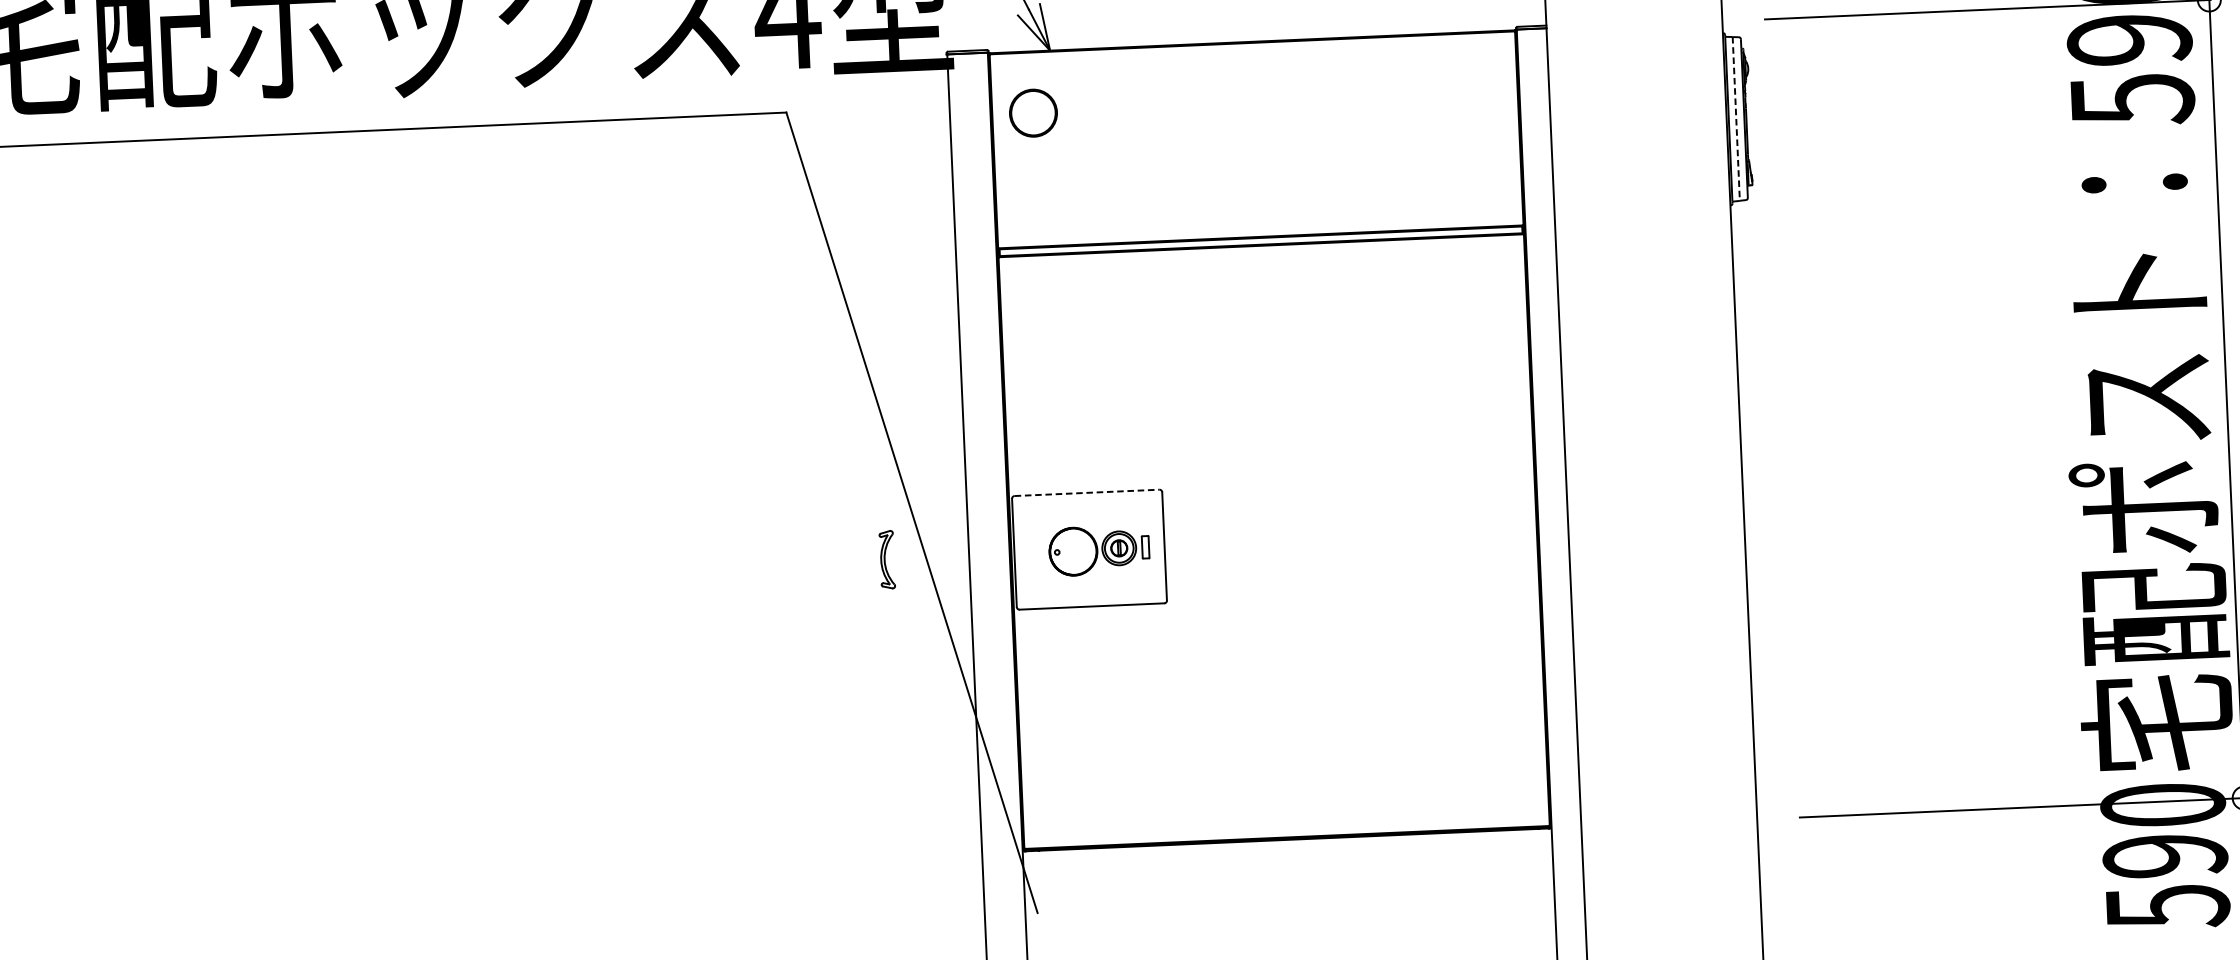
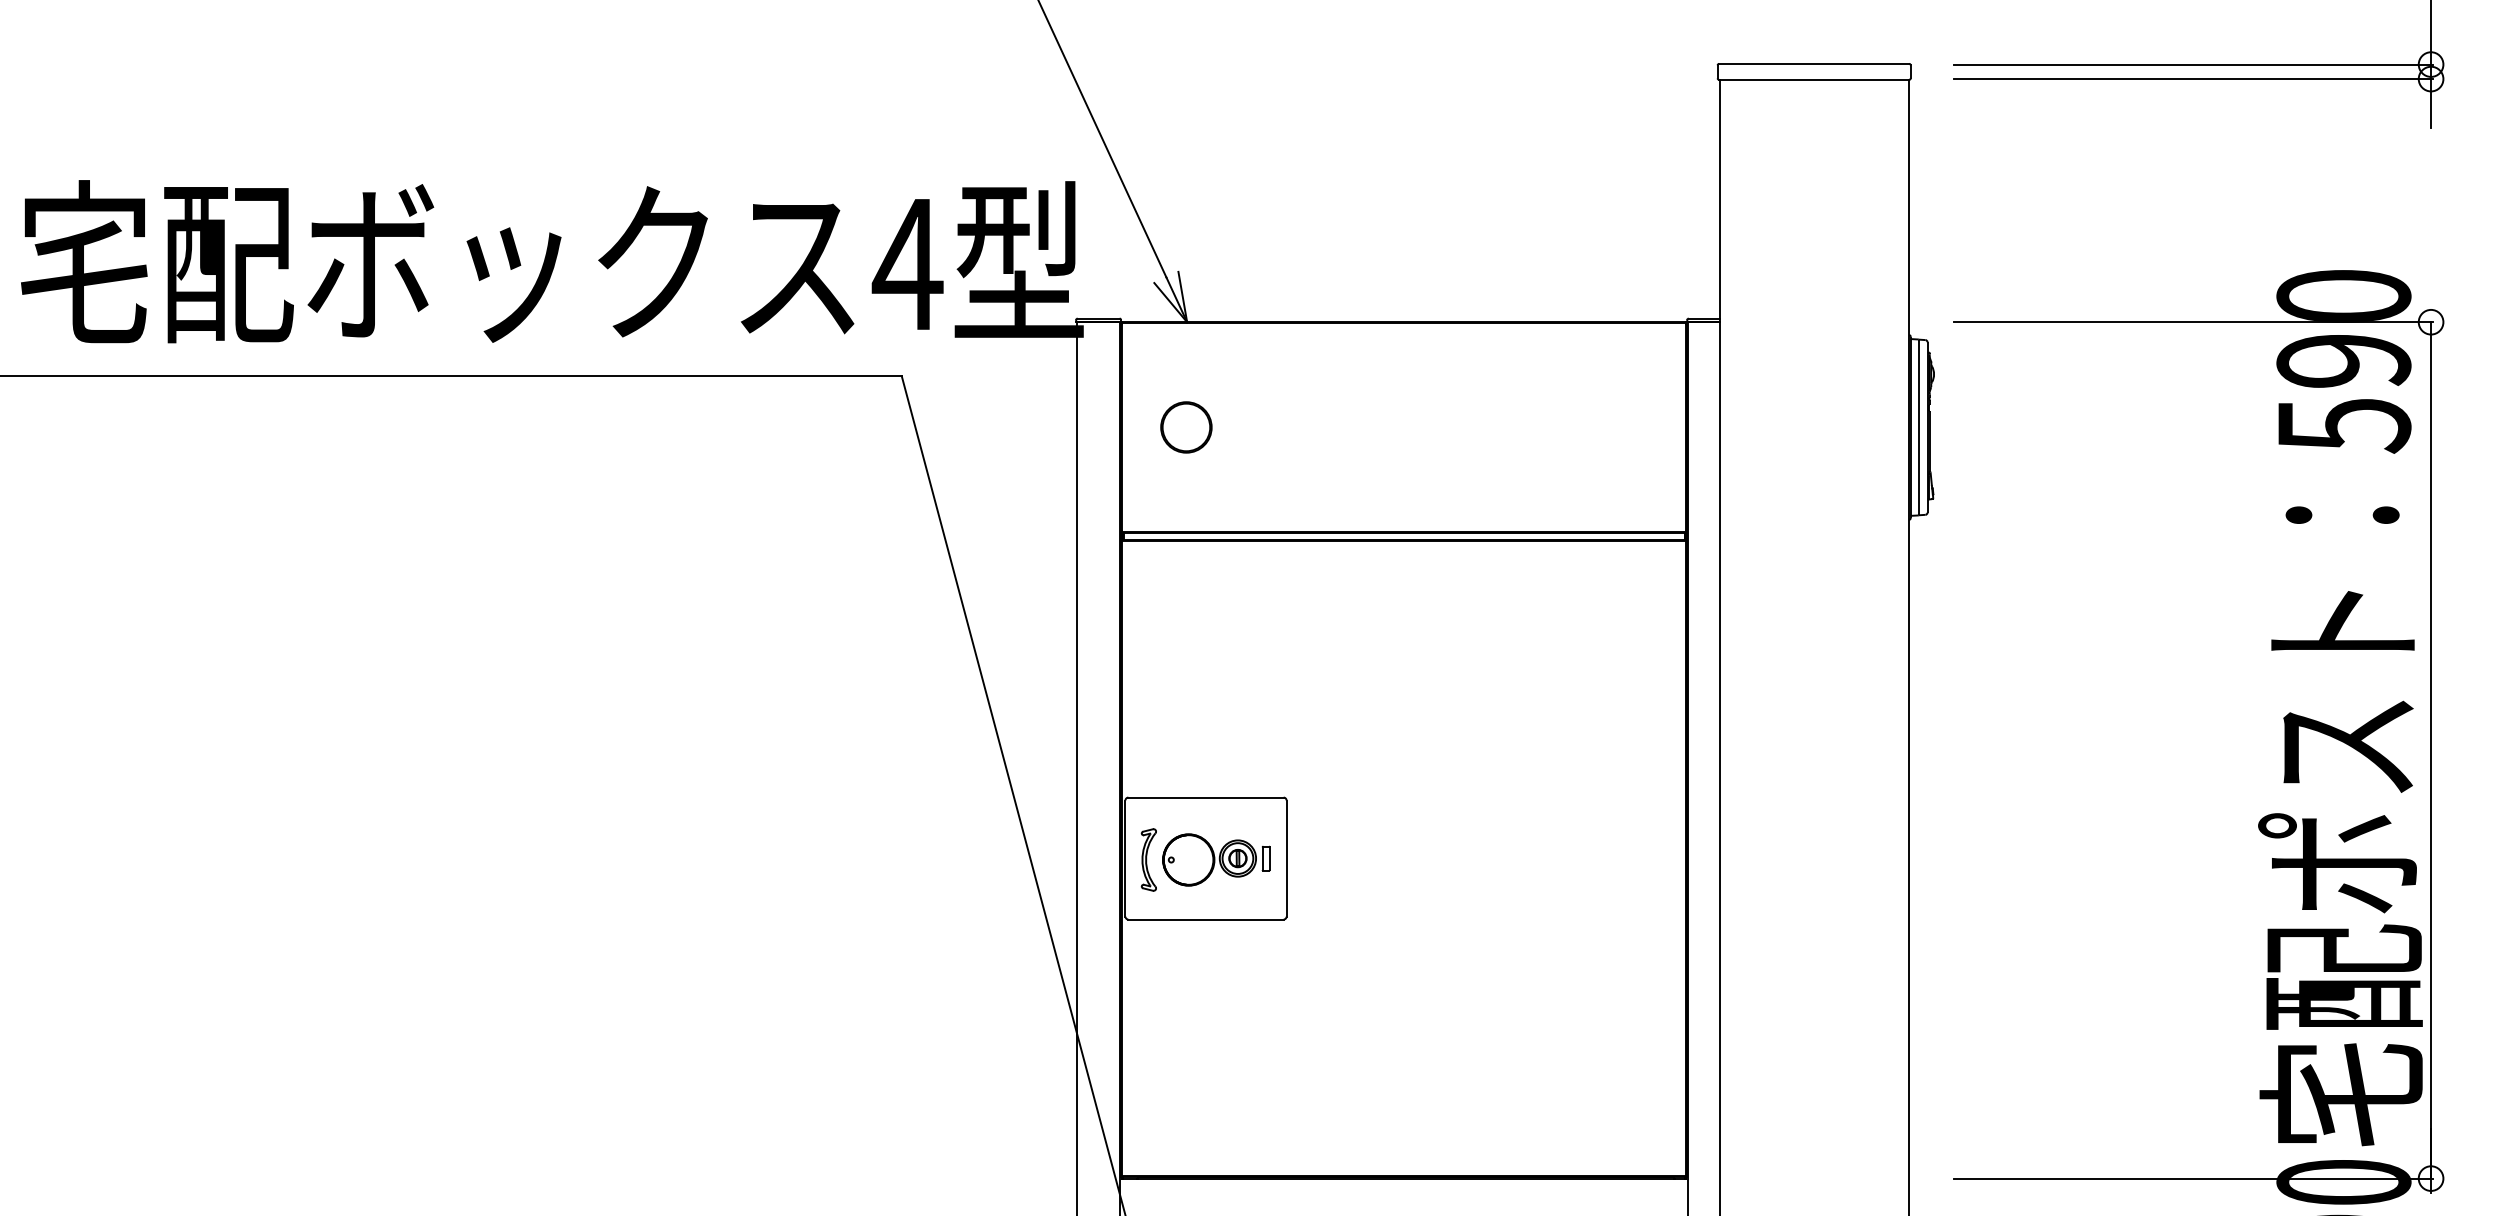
circle: (1033, 113) -> (1186, 427), moved
line: (1735, 118) -> (1918, 427), dashed -> solid
line: (1087, 492) -> (1206, 797), dashed -> solid
part: (886, 559) -> (1148, 859), moved

